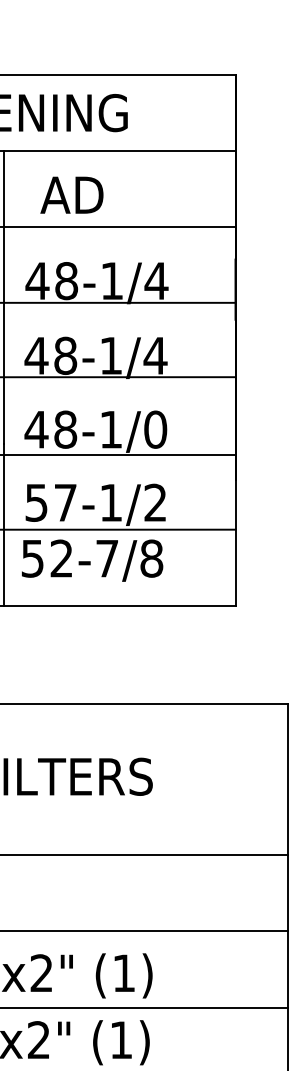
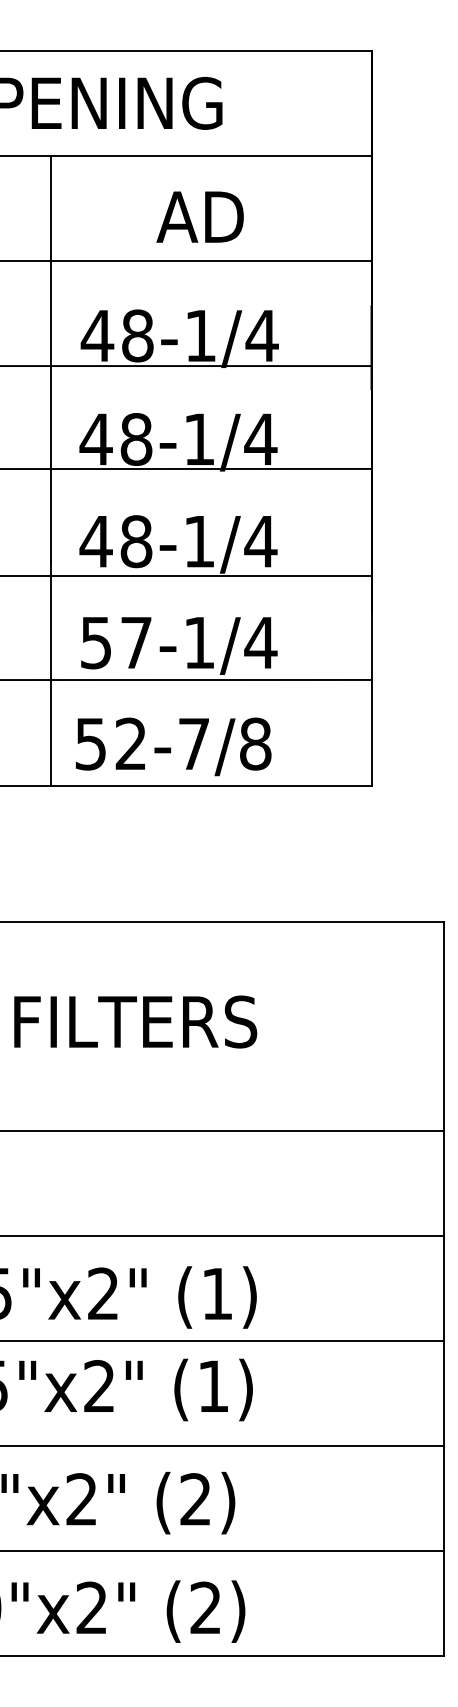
text: (71, 194) -> (199, 216), moved
text: (155, 429) -> (260, 541), 48-1/0 -> 48-1/4
text: (155, 502) -> (260, 642), 57-1/2 -> 57-1/4
text: (92, 560) -> (173, 746), moved

